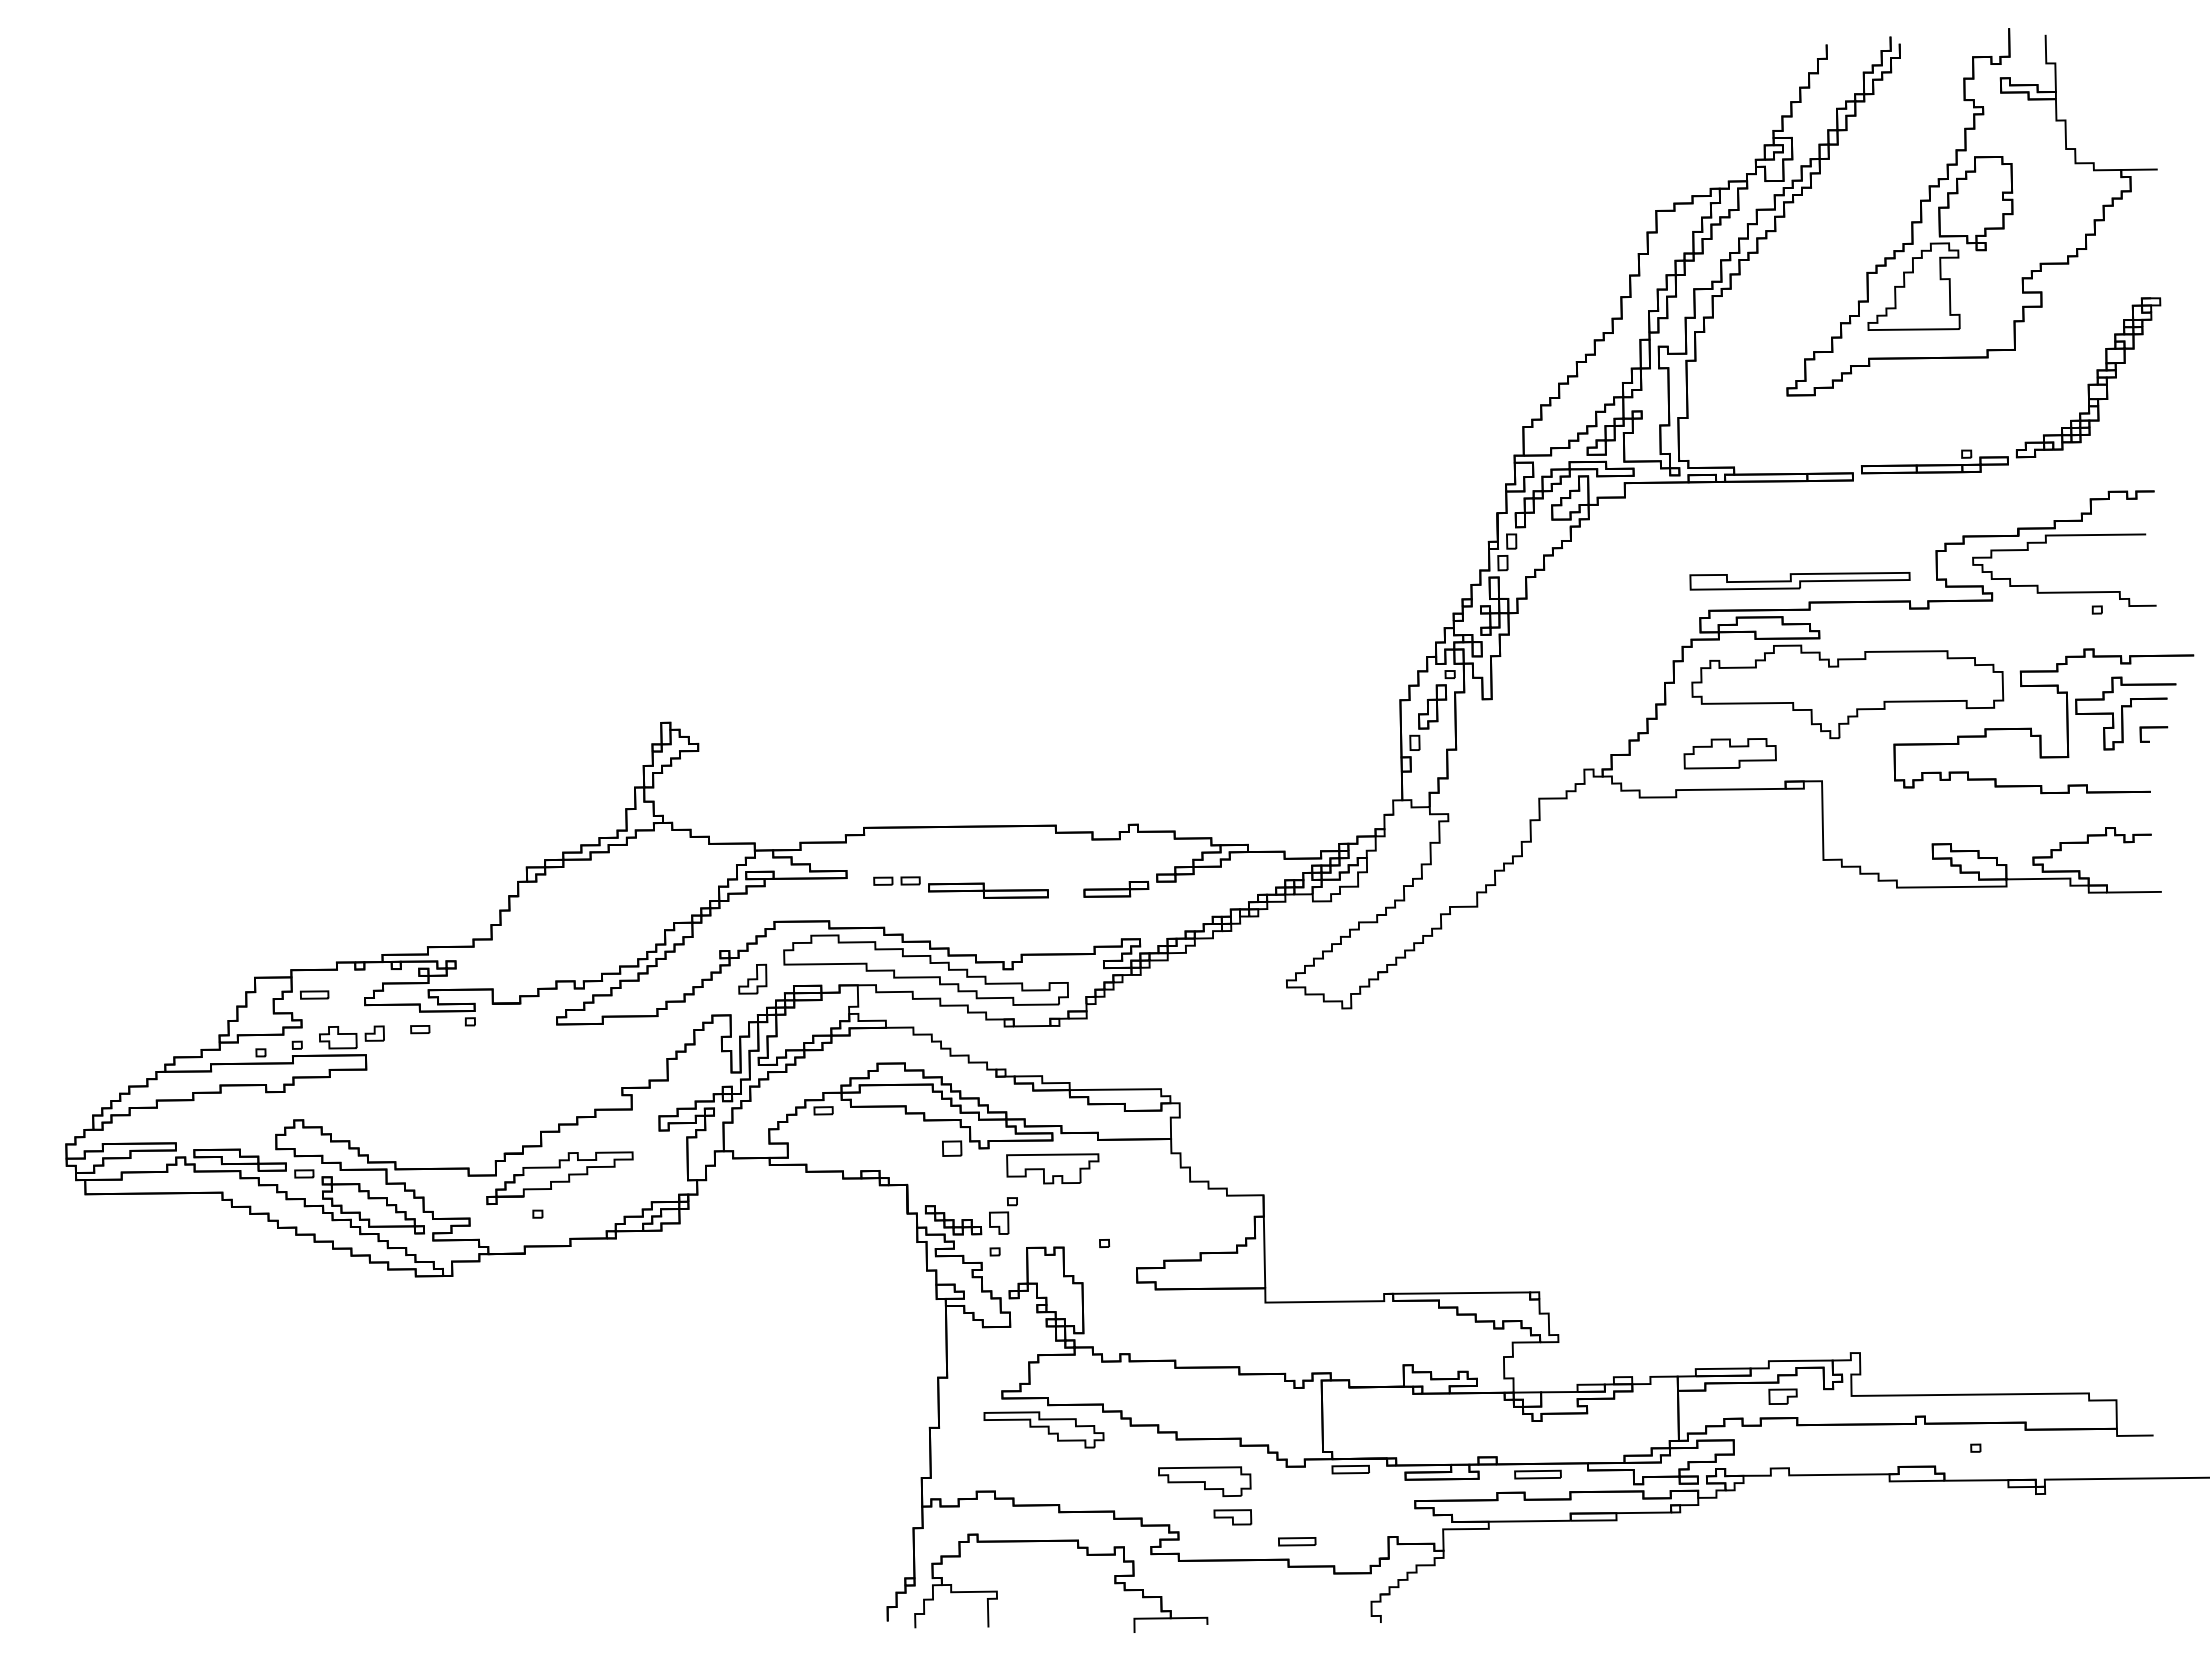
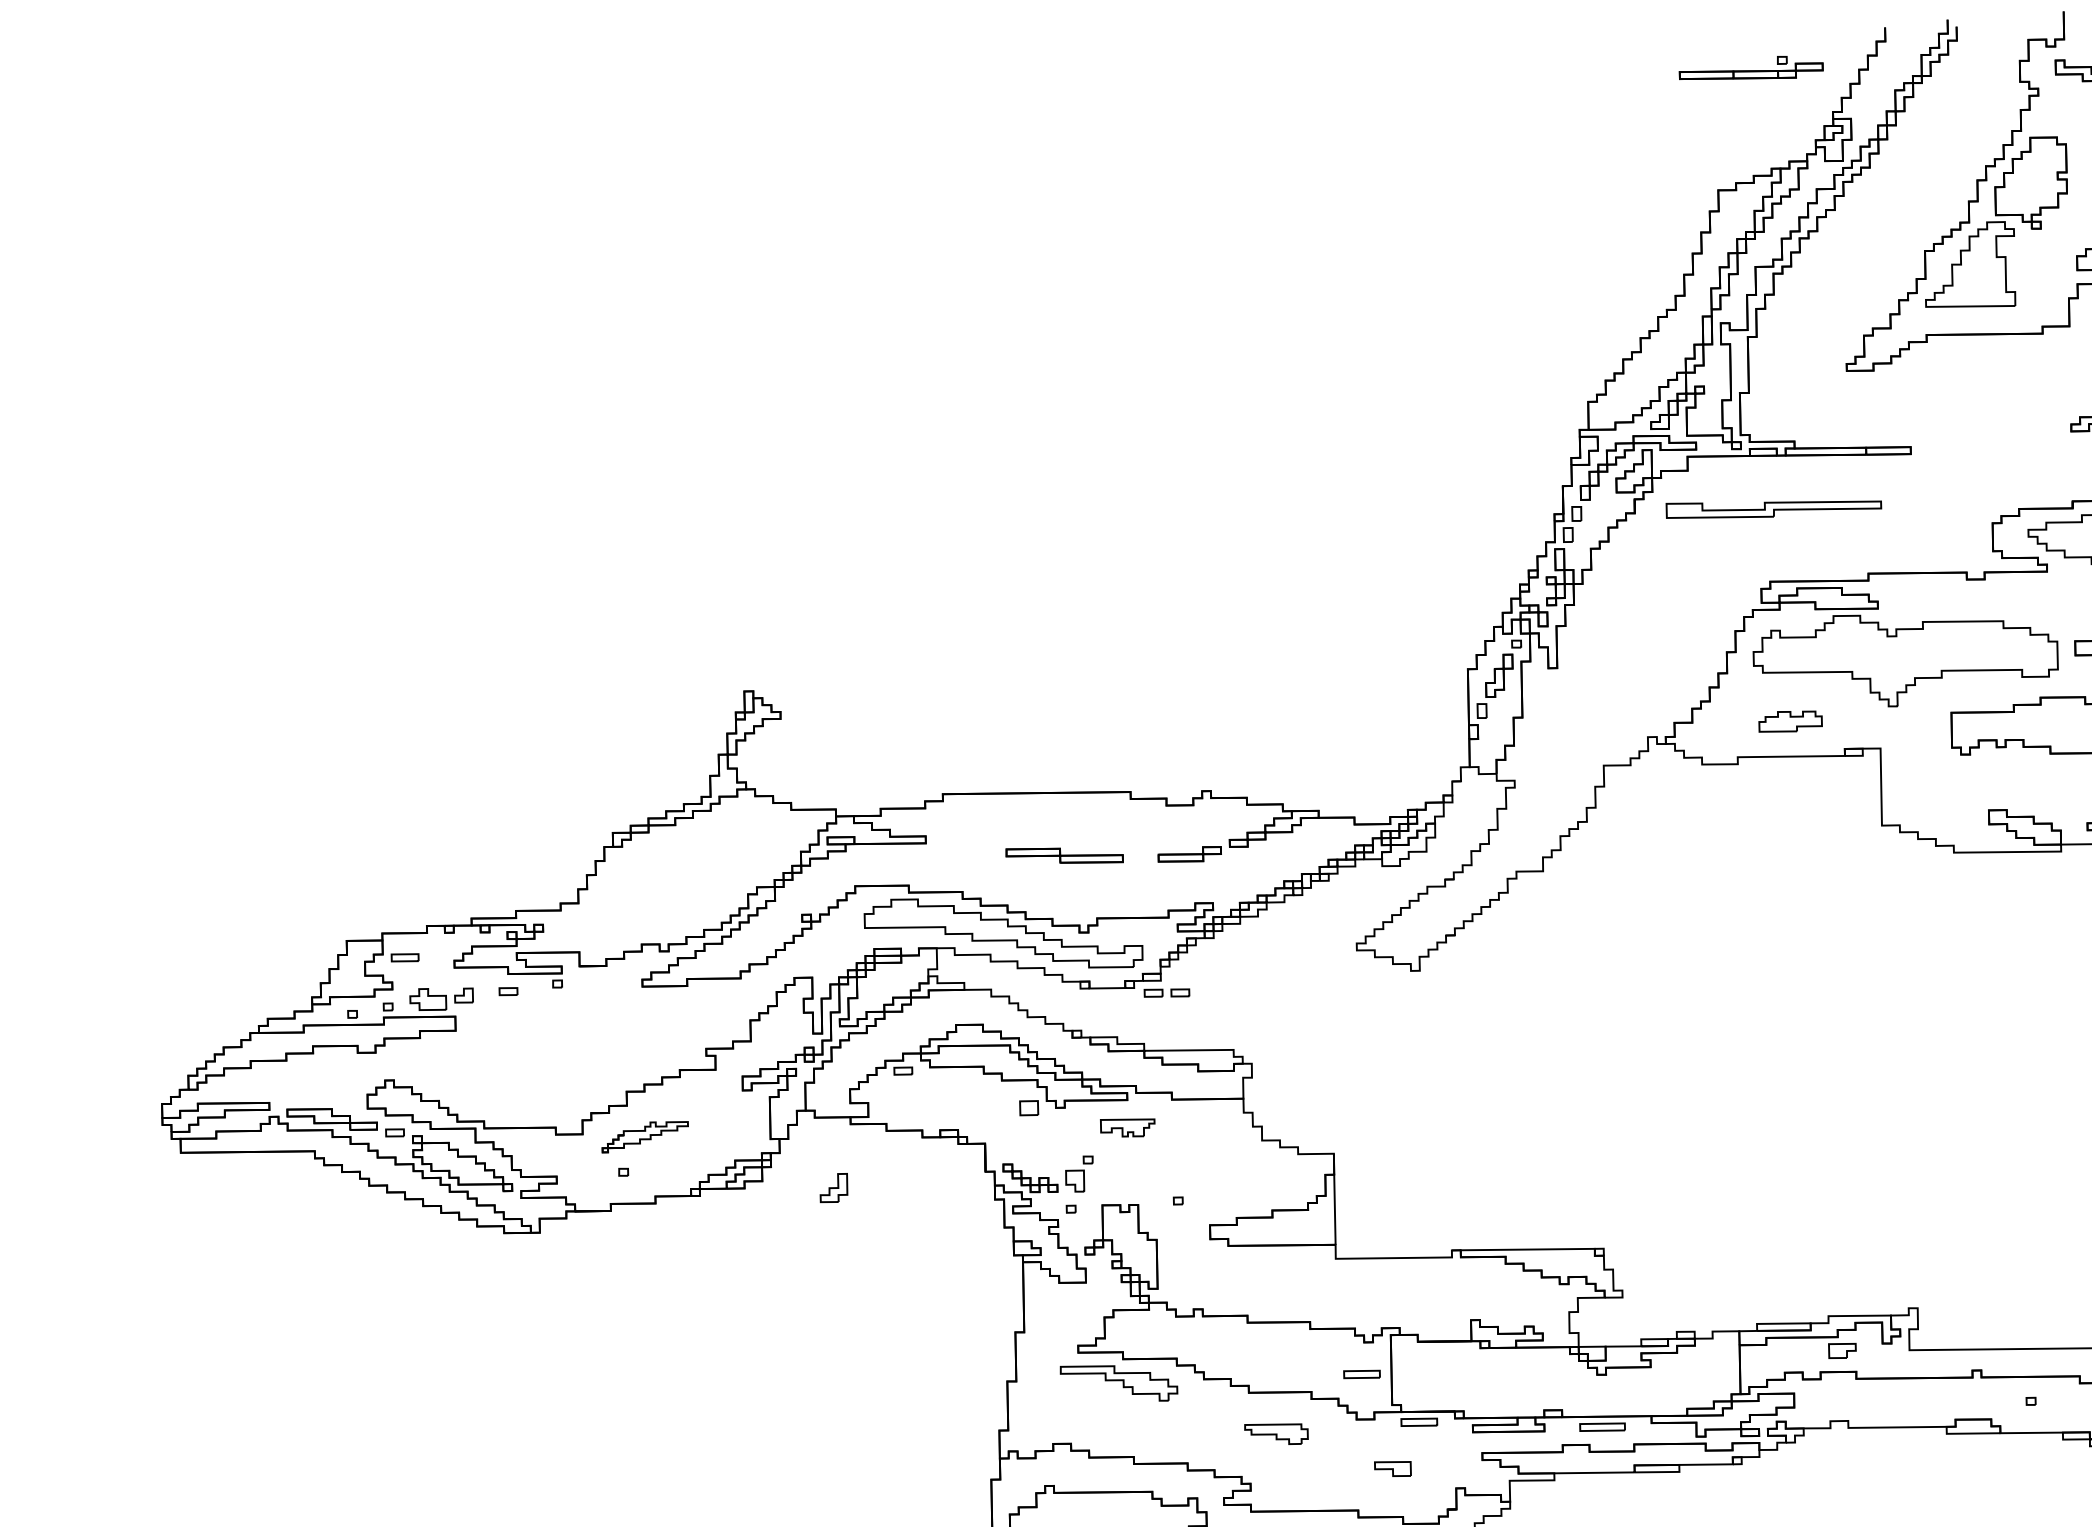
part: (1934, 461) -> (1750, 67), moved
part: (1799, 581) -> (1773, 509), moved
part: (1729, 753) -> (1790, 721), size x0.7
part: (896, 880) -> (1166, 992), moved
part: (752, 978) -> (833, 1187), moved
part: (1052, 1168) -> (1127, 1127), size x0.6
part: (559, 1178) -> (644, 1137), size x0.6
part: (1204, 1481) -> (1276, 1433), size x0.7
part: (1232, 1517) -> (1392, 1469), moved
part: (1297, 1541) -> (1362, 1374), moved

